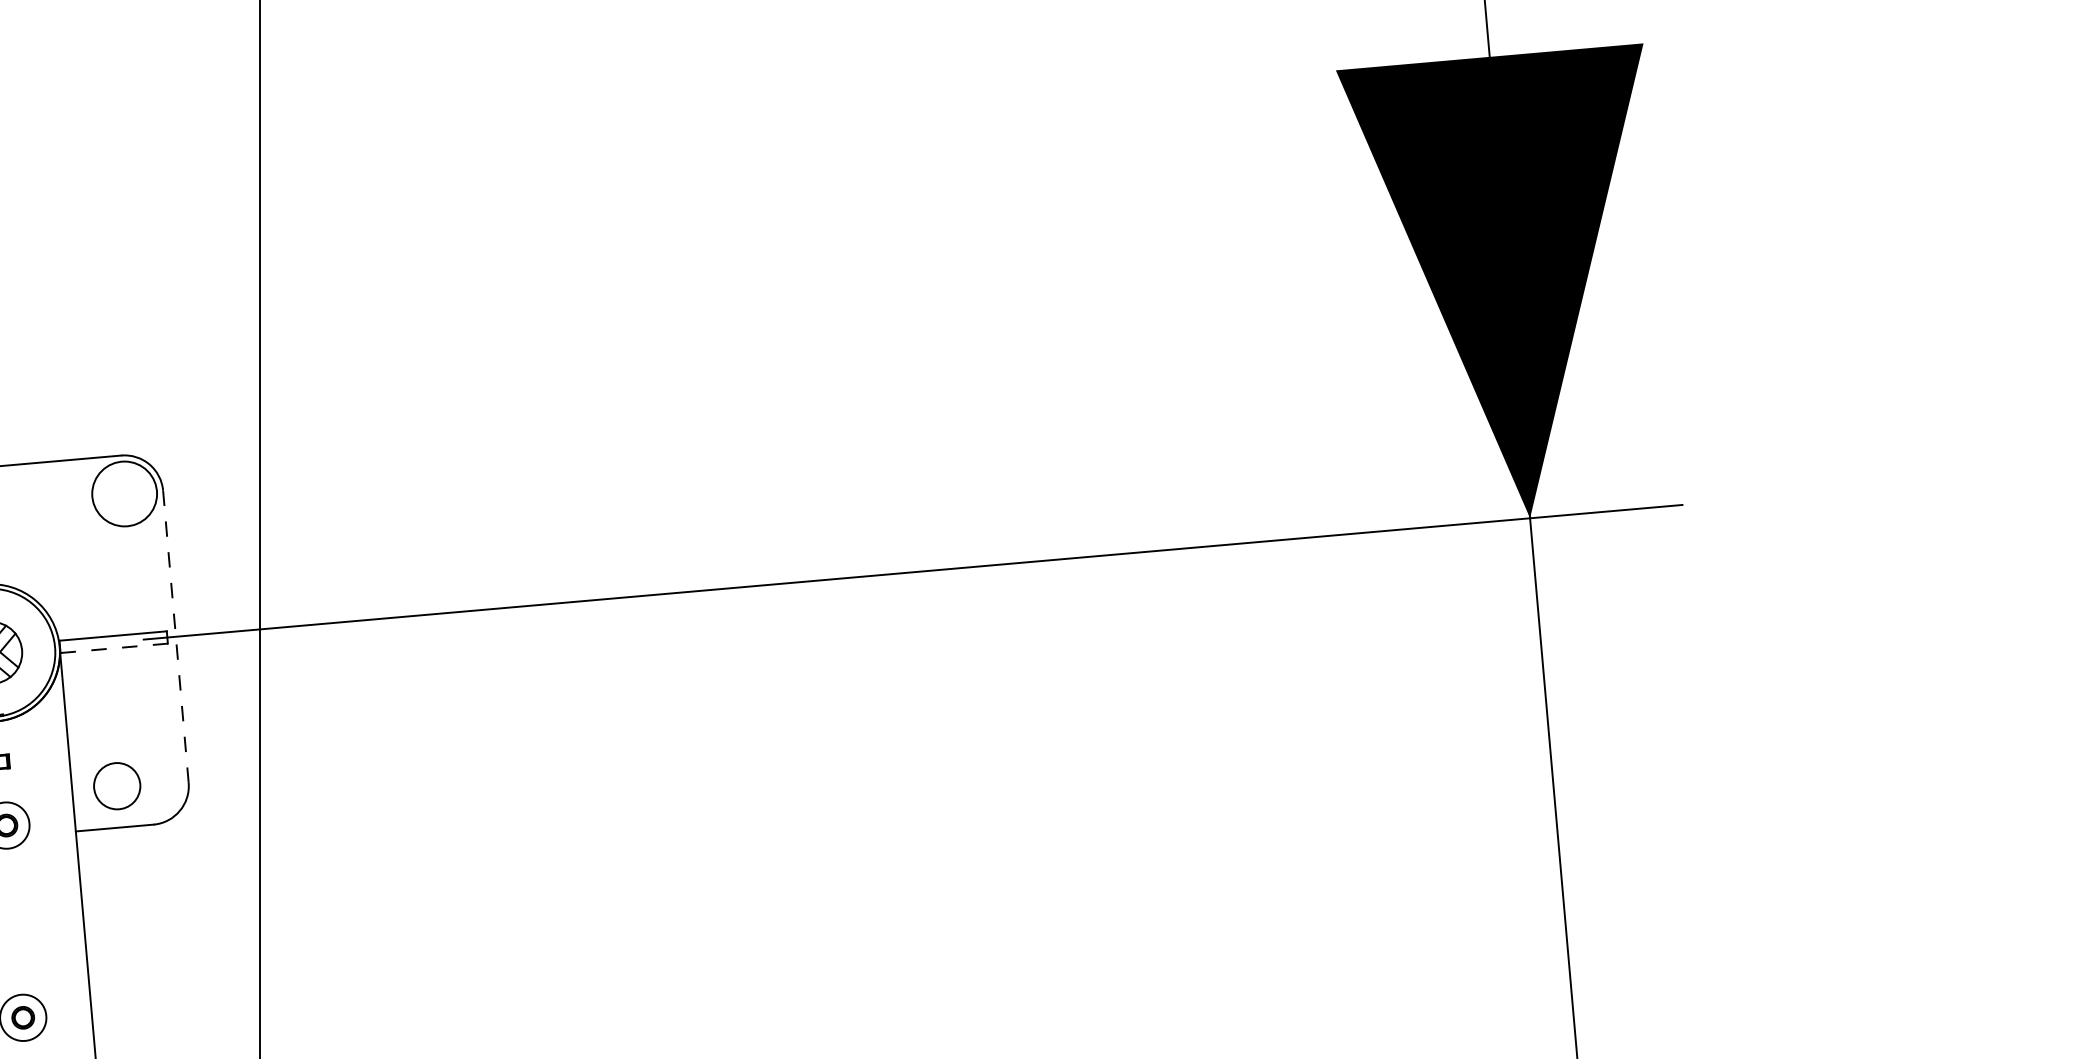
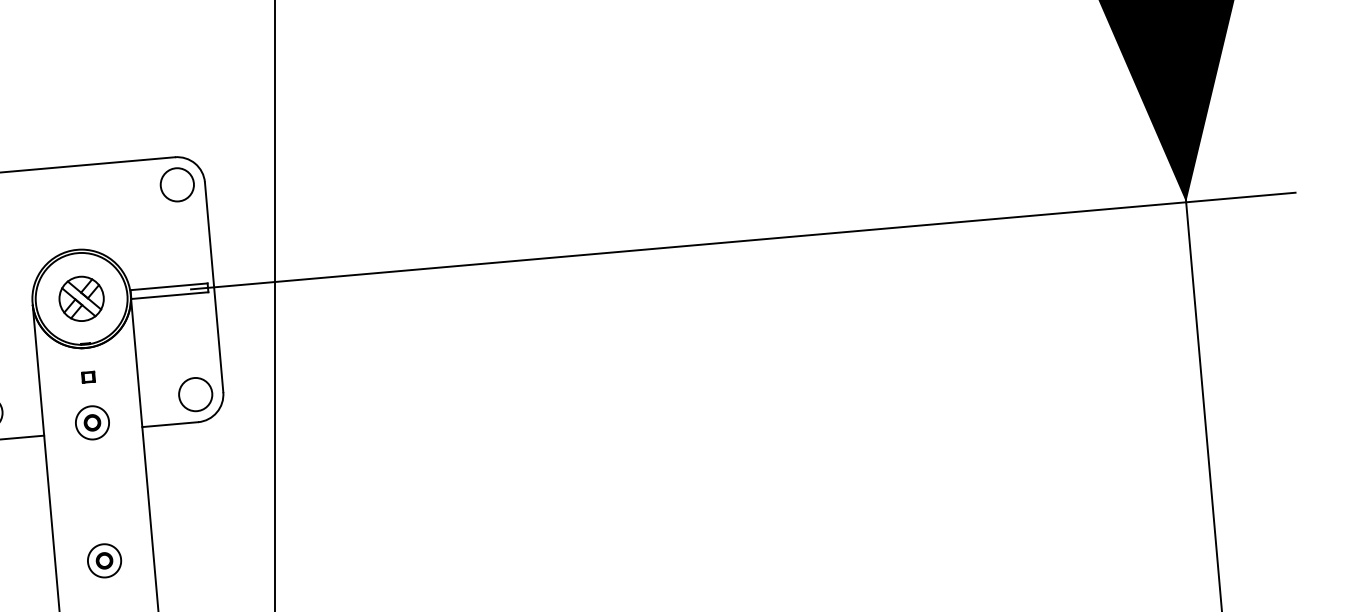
circle: (124, 493) -> (177, 184), size x0.71
line: (175, 636) -> (213, 287), dashed -> solid
line: (114, 648) -> (170, 295), dashed -> solid
circle: (117, 786) -> (195, 394), moved

